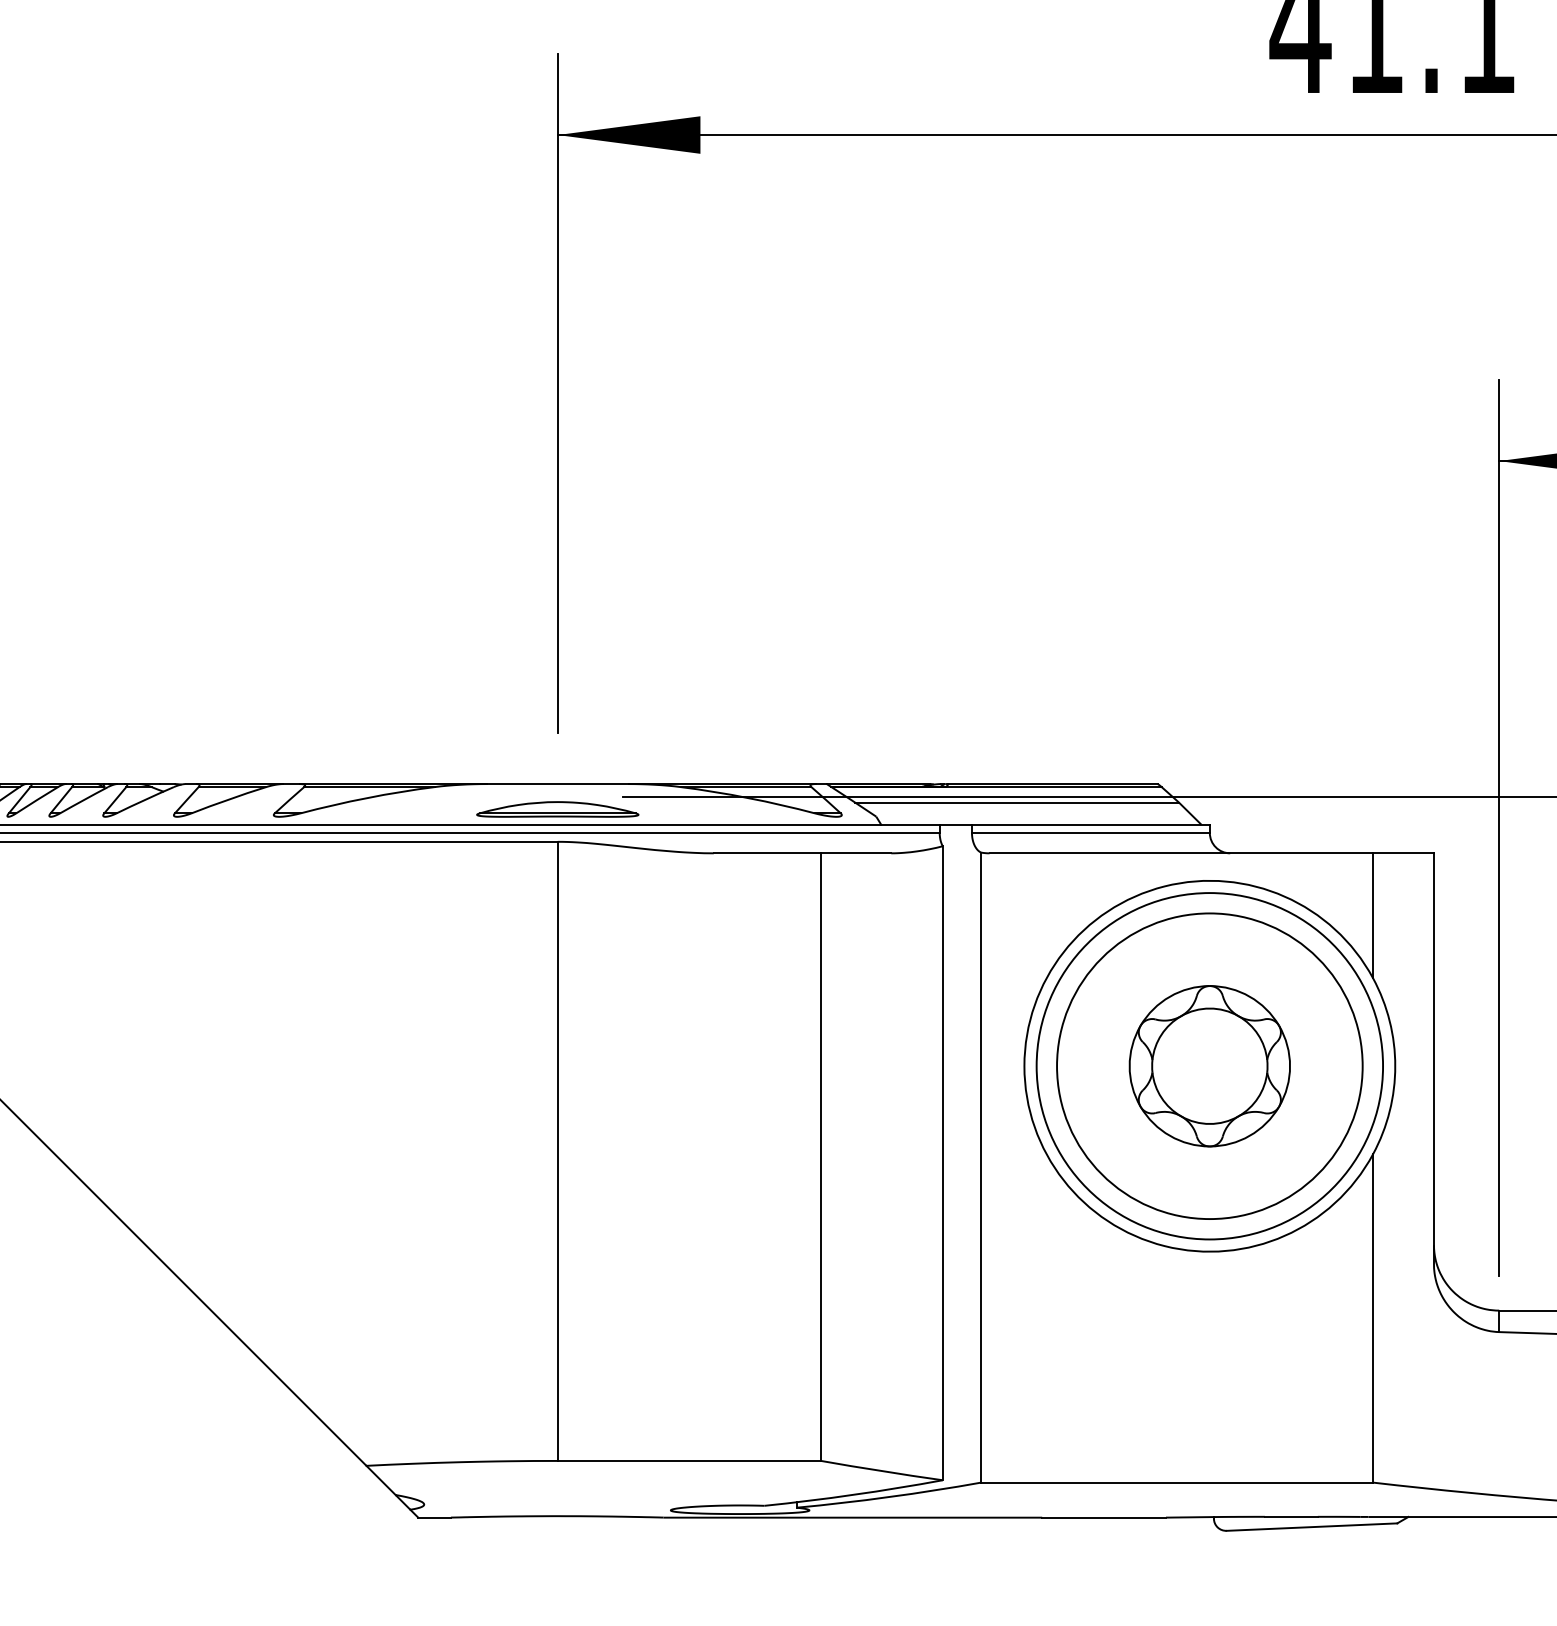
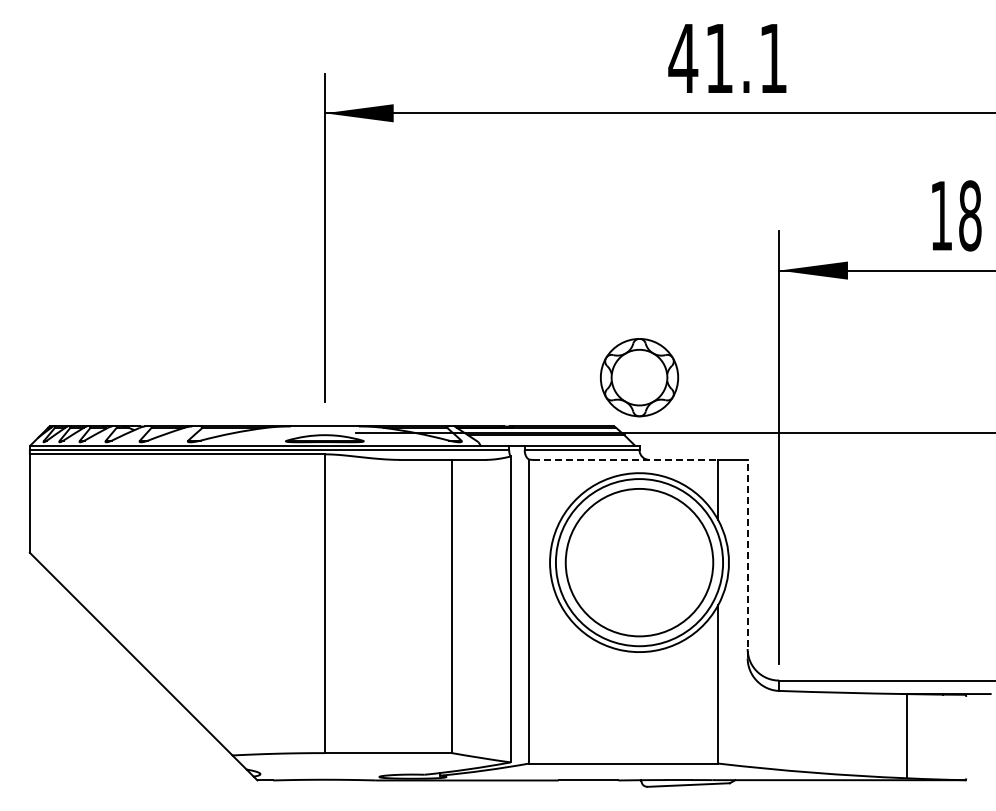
line: (1180, 852) -> (625, 459), solid -> dashed
line: (1433, 1057) -> (747, 558), solid -> dashed
part: (1209, 1065) -> (639, 377), moved

